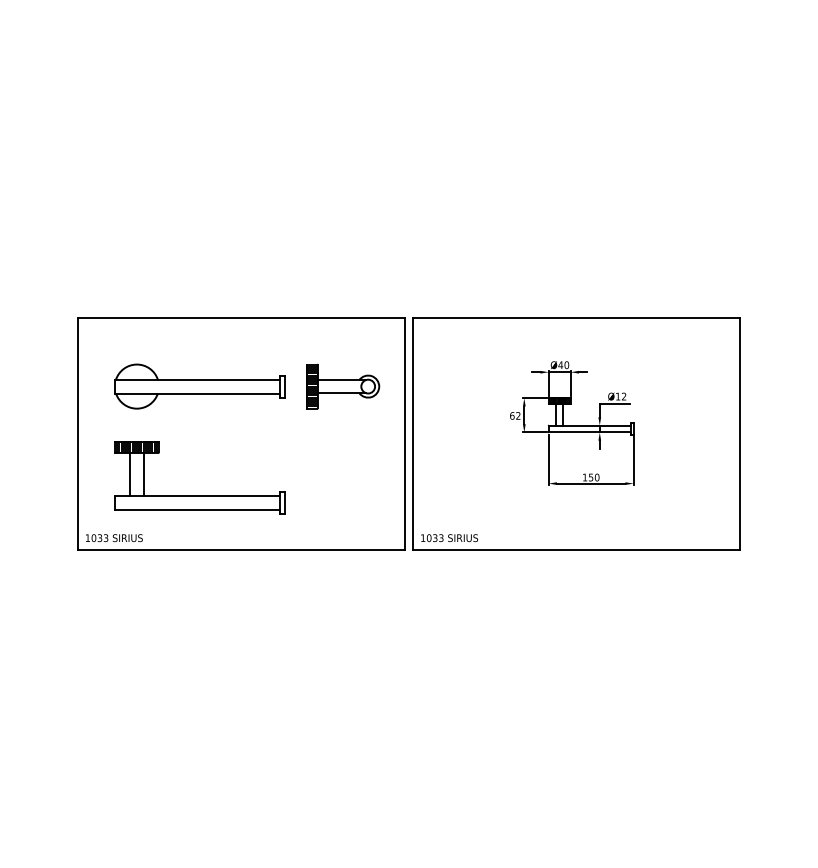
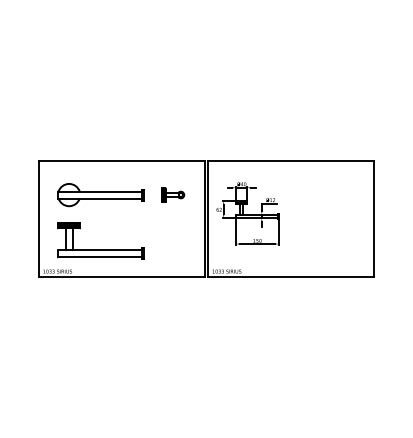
part: (343, 385) -> (173, 194), size x0.6
part: (571, 423) -> (247, 213), moved

